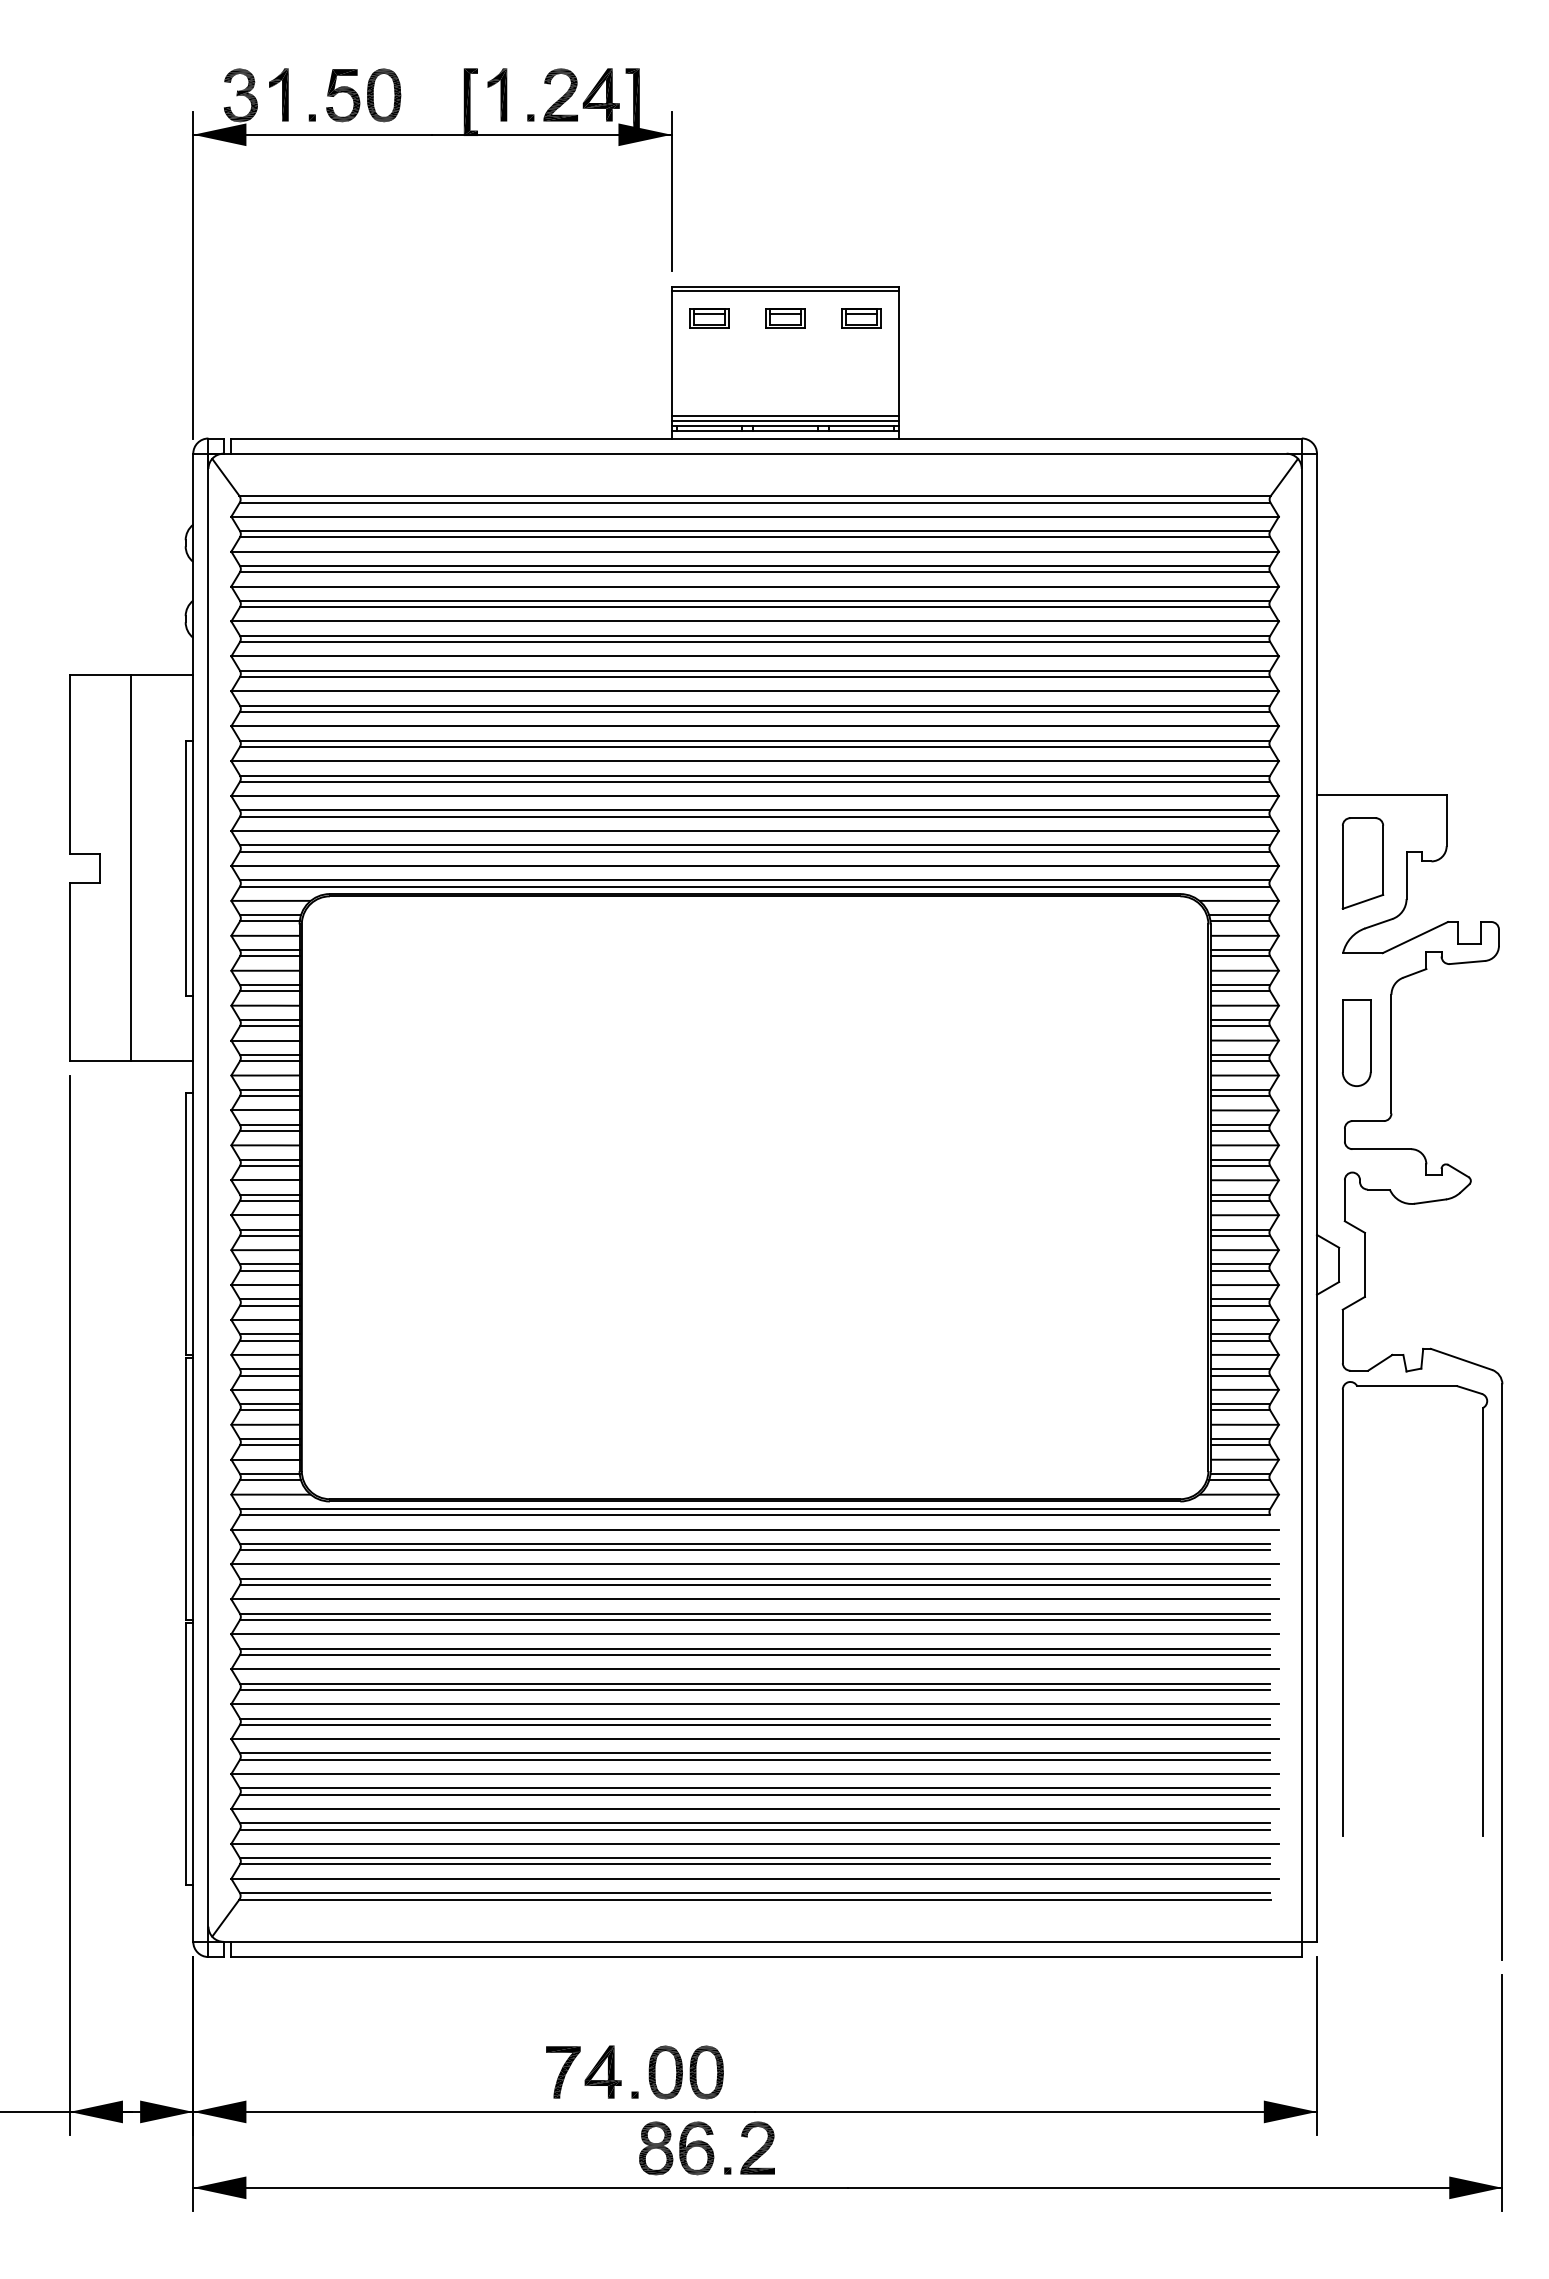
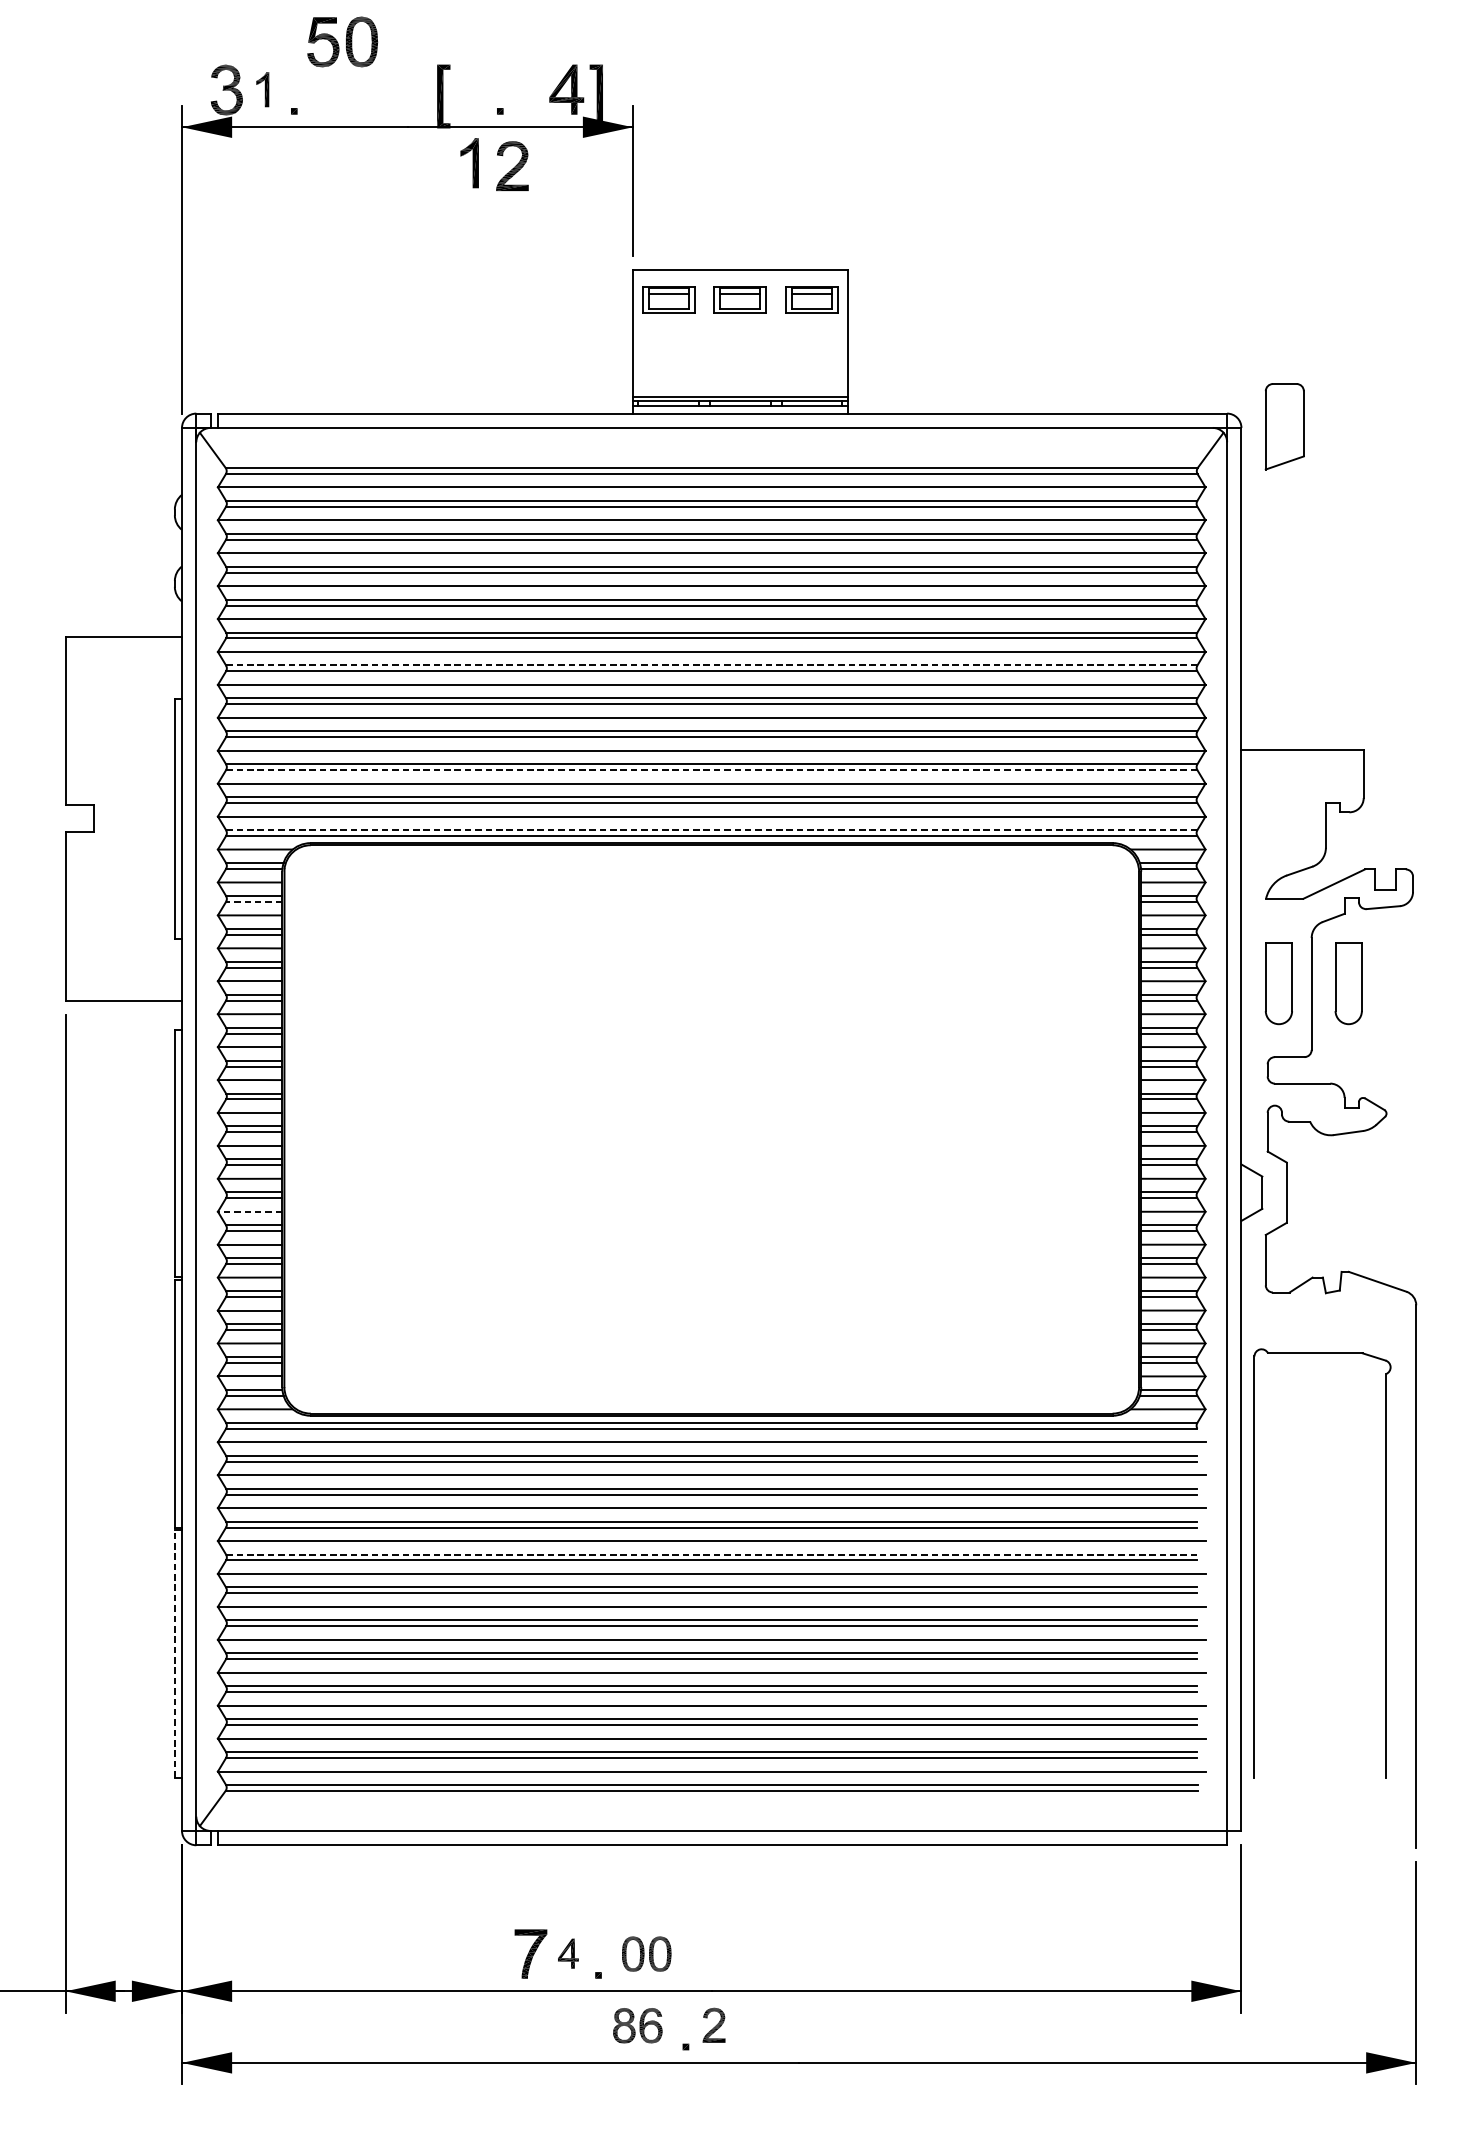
part: (278, 94) -> (262, 89), size x0.7
part: (497, 94) -> (469, 162), moved
part: (560, 94) -> (512, 165), moved
part: (363, 95) -> (342, 42), moved
line: (785, 291) -> (740, 275), removed
part: (709, 318) -> (668, 300), size x1.4
part: (785, 318) -> (740, 300), size x1.4
part: (861, 318) -> (812, 300), size x1.4
line: (785, 416) -> (740, 392), removed
line: (754, 705) -> (711, 665), solid -> dashed
line: (754, 816) -> (711, 769), solid -> dashed
part: (1362, 863) -> (1284, 426), moved
line: (130, 868) -> (122, 819), removed
line: (754, 880) -> (711, 830), solid -> dashed
line: (269, 956) -> (253, 901), solid -> dashed
part: (1430, 1042) -> (1348, 983), added
line: (264, 1285) -> (249, 1212), solid -> dashed
part: (1482, 1608) -> (1386, 1562), moved
line: (754, 1648) -> (711, 1554), solid -> dashed
line: (185, 1753) -> (174, 1653), solid -> dashed
part: (602, 2071) -> (567, 1953), size x0.6
part: (685, 2072) -> (646, 1954), size x0.7
part: (757, 2147) -> (713, 2024), size x0.7
part: (676, 2148) -> (637, 2025), size x0.7

